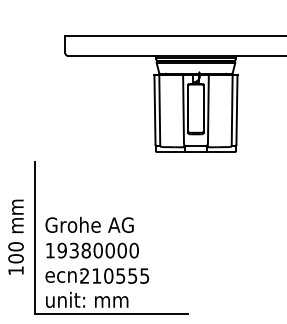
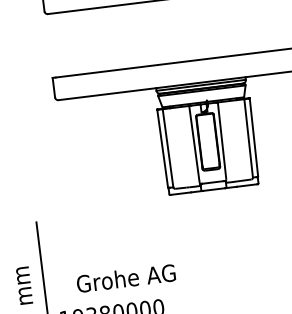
text: (89, 224) -> (125, 277), moved

